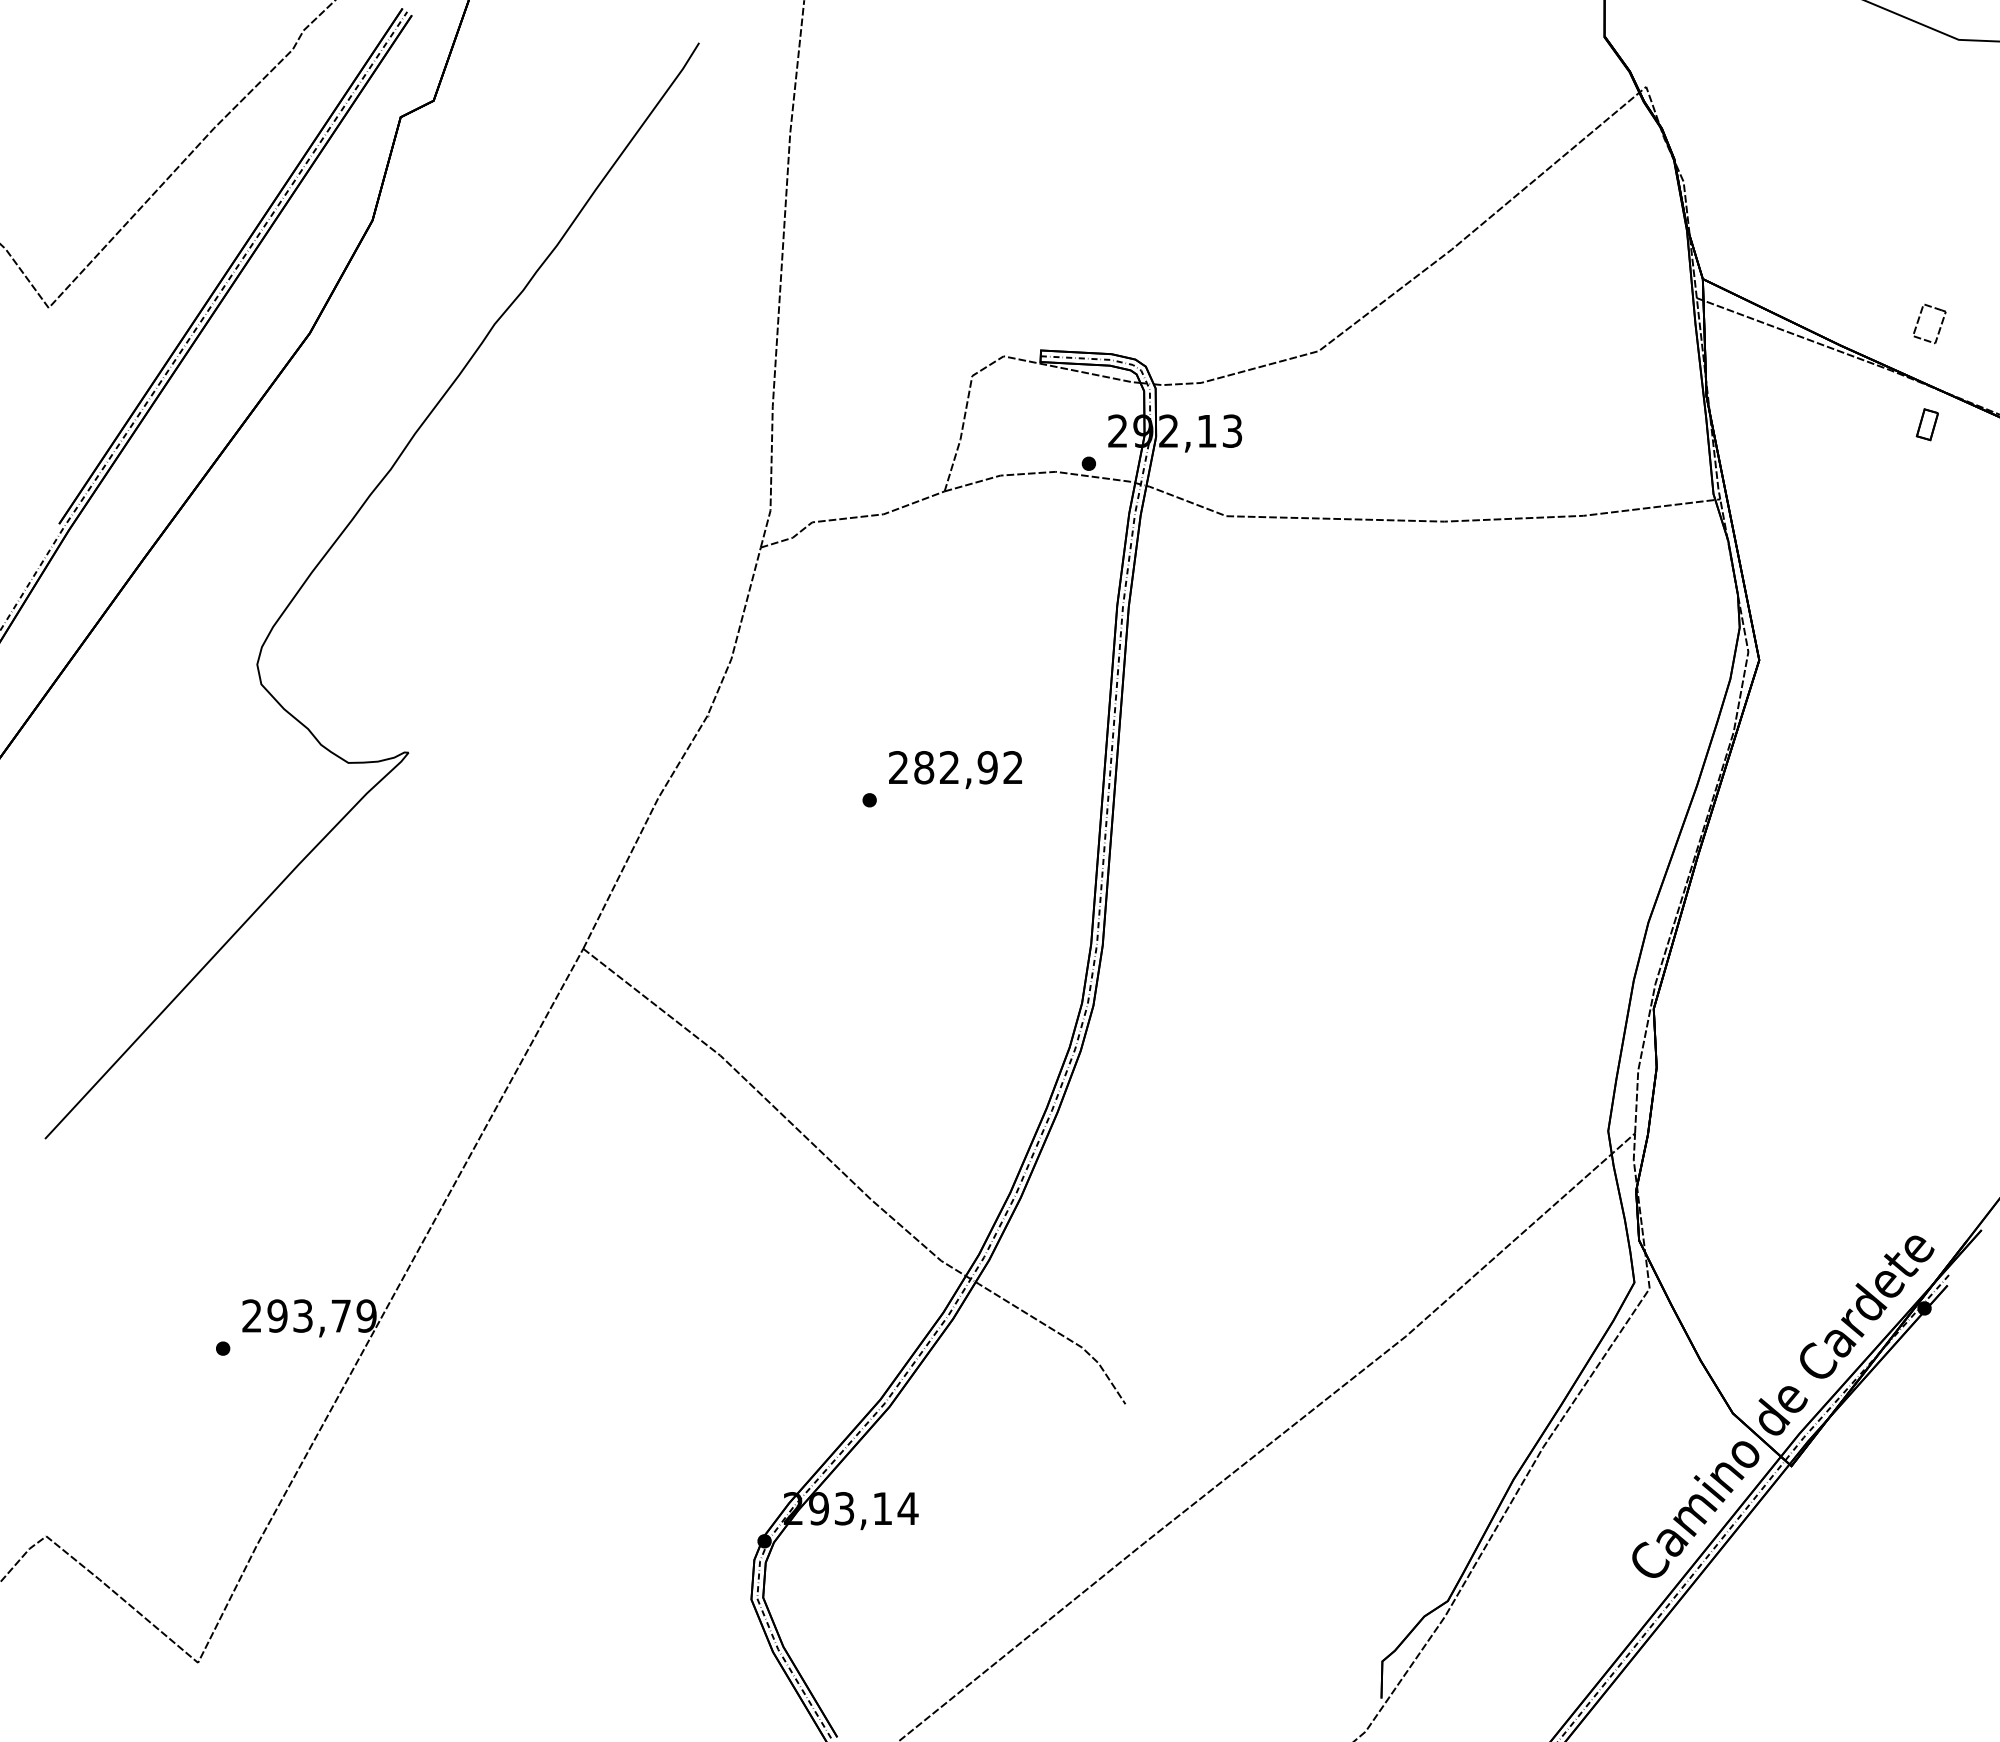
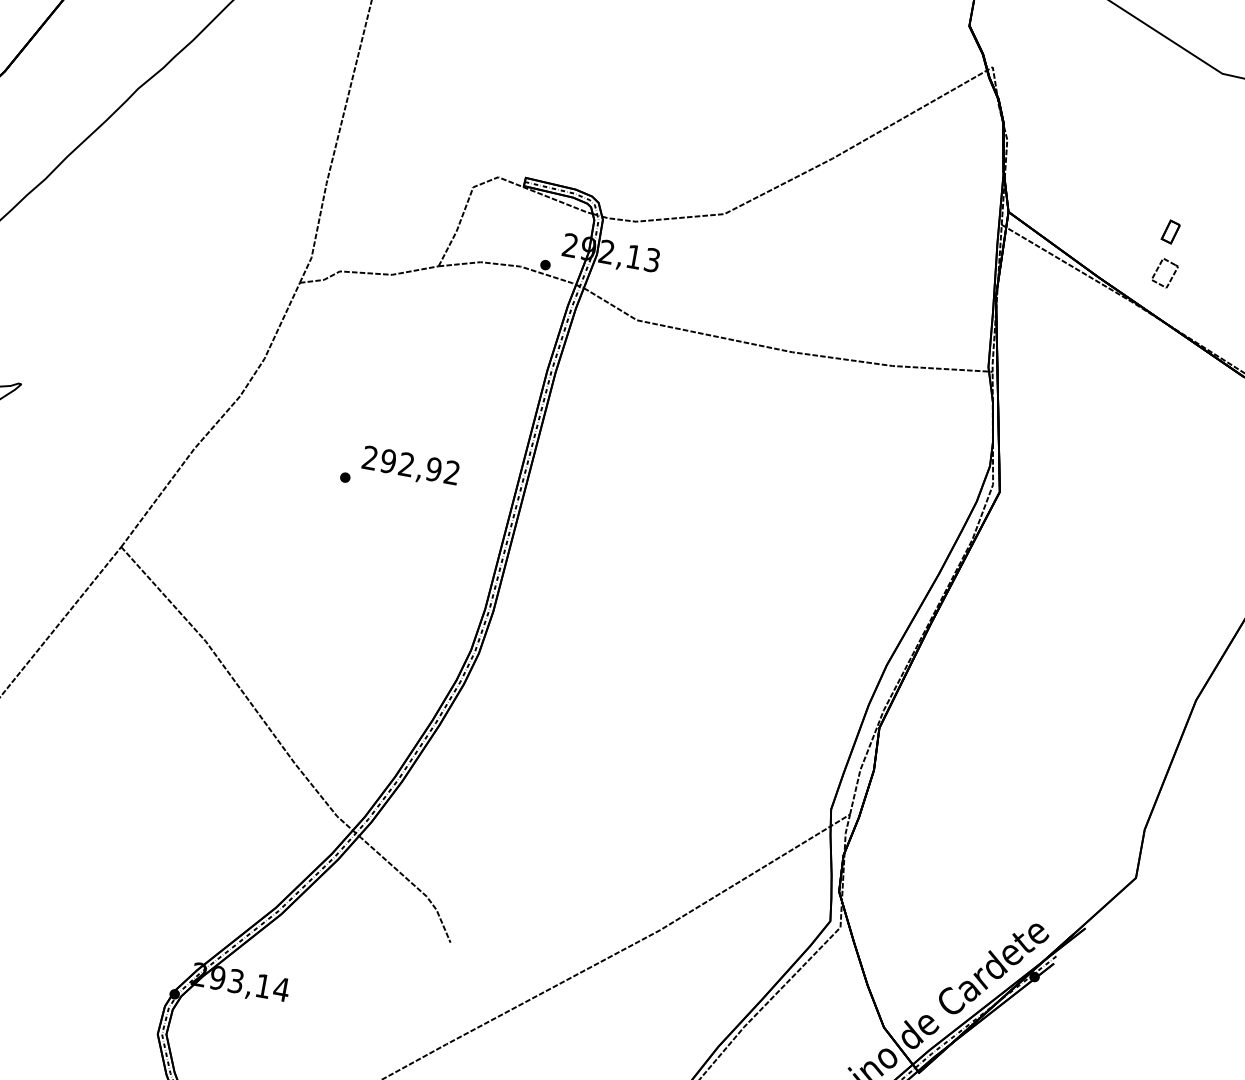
part: (1926, 424) -> (1170, 231), moved
text: (924, 767) -> (388, 461), 282,92 -> 292,92

